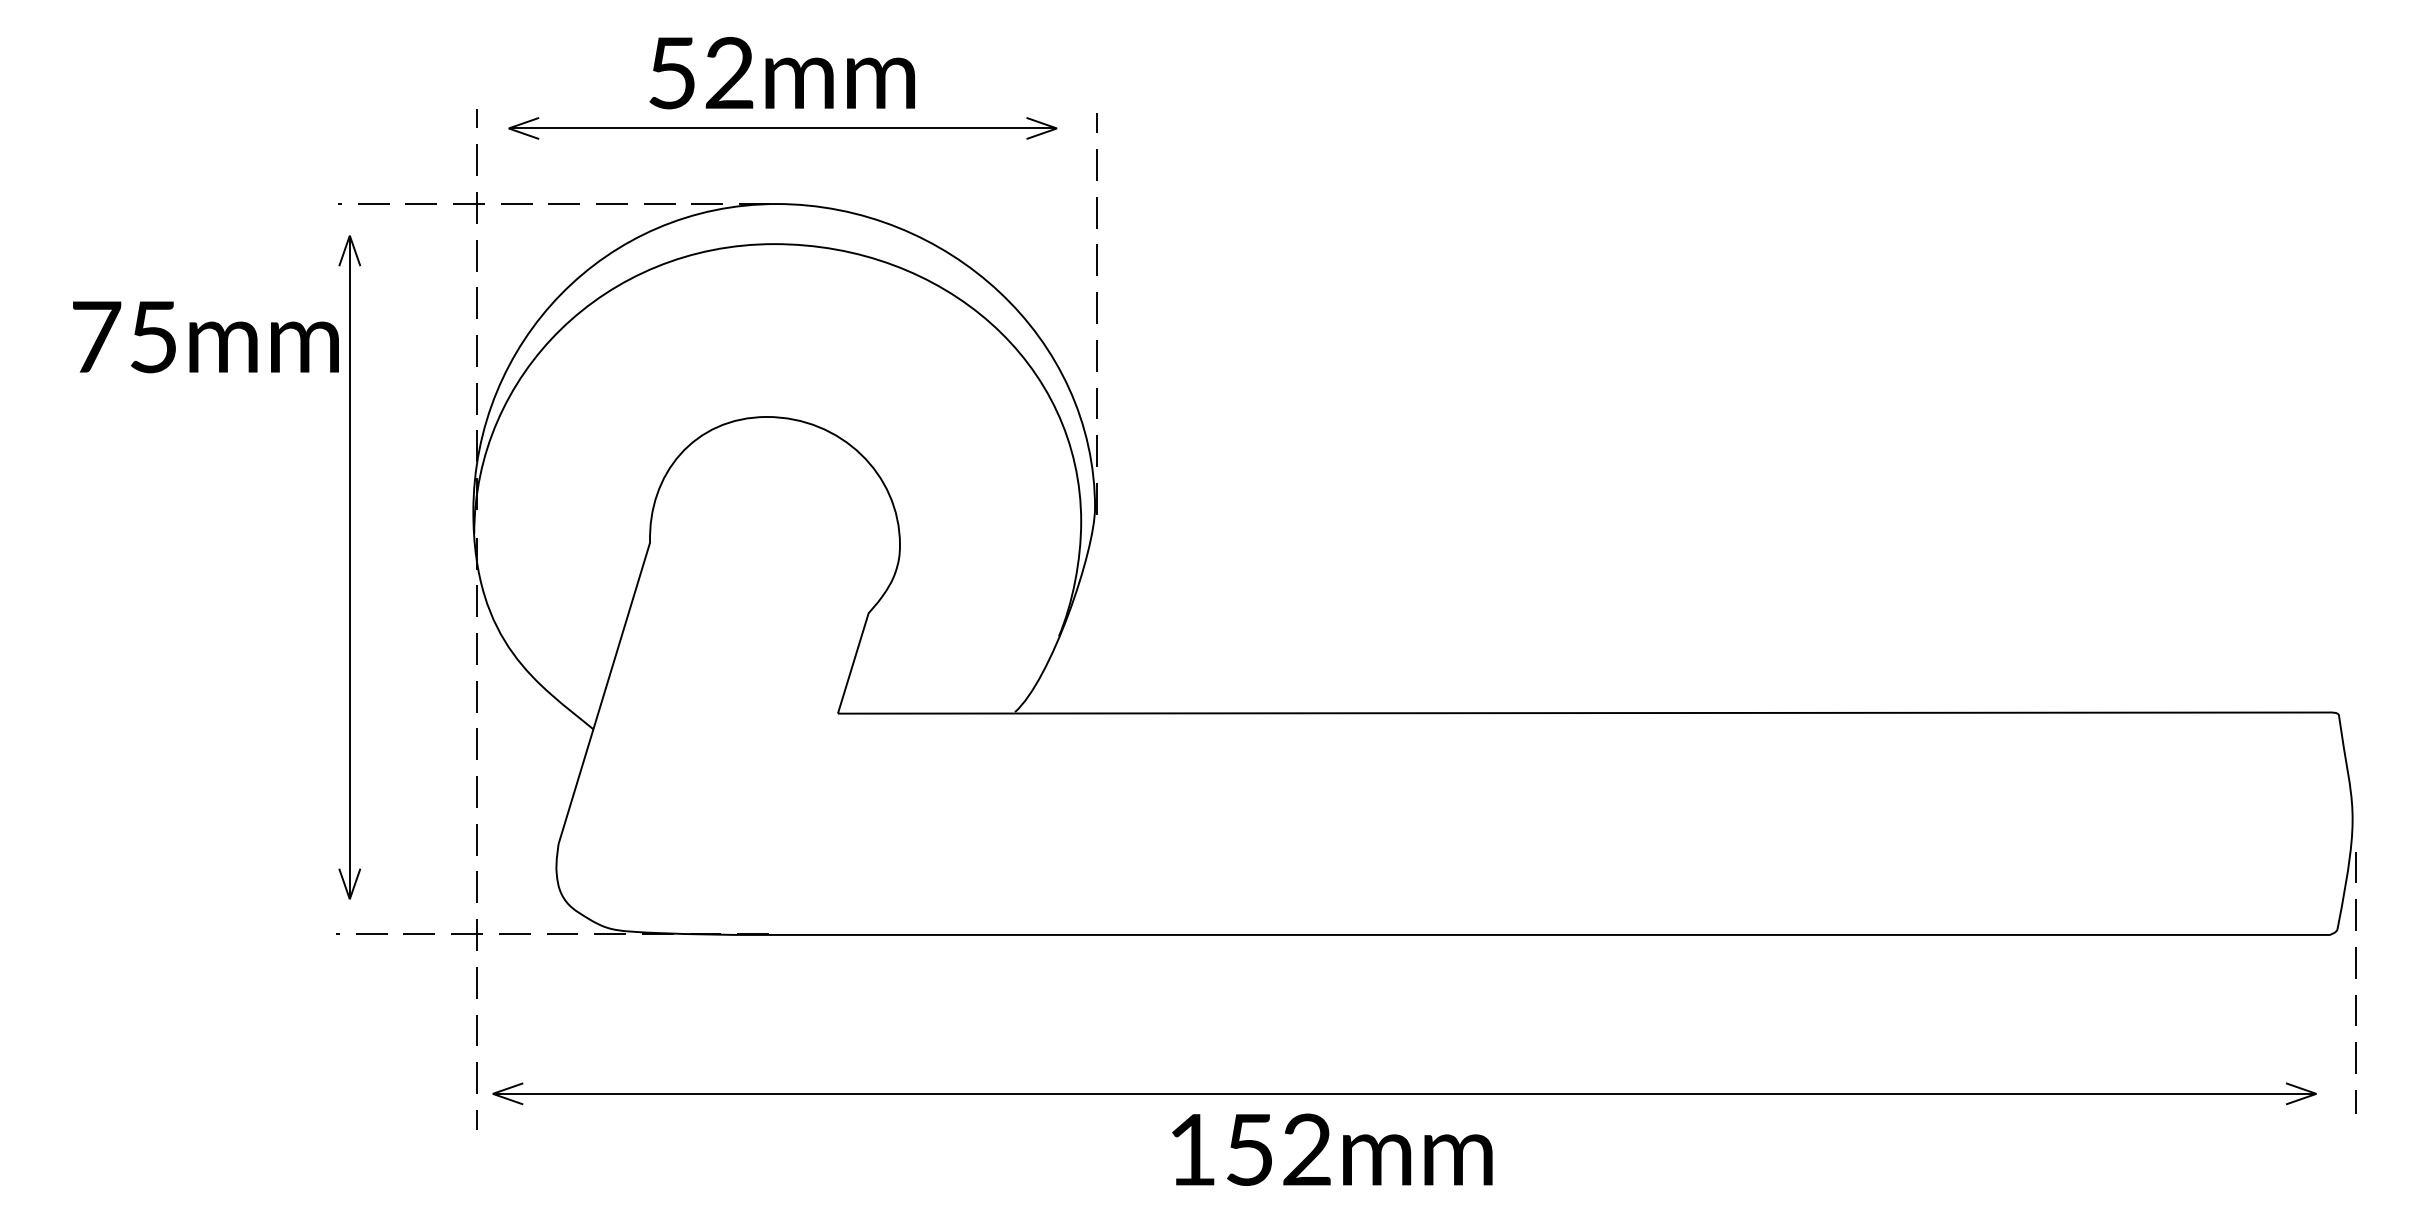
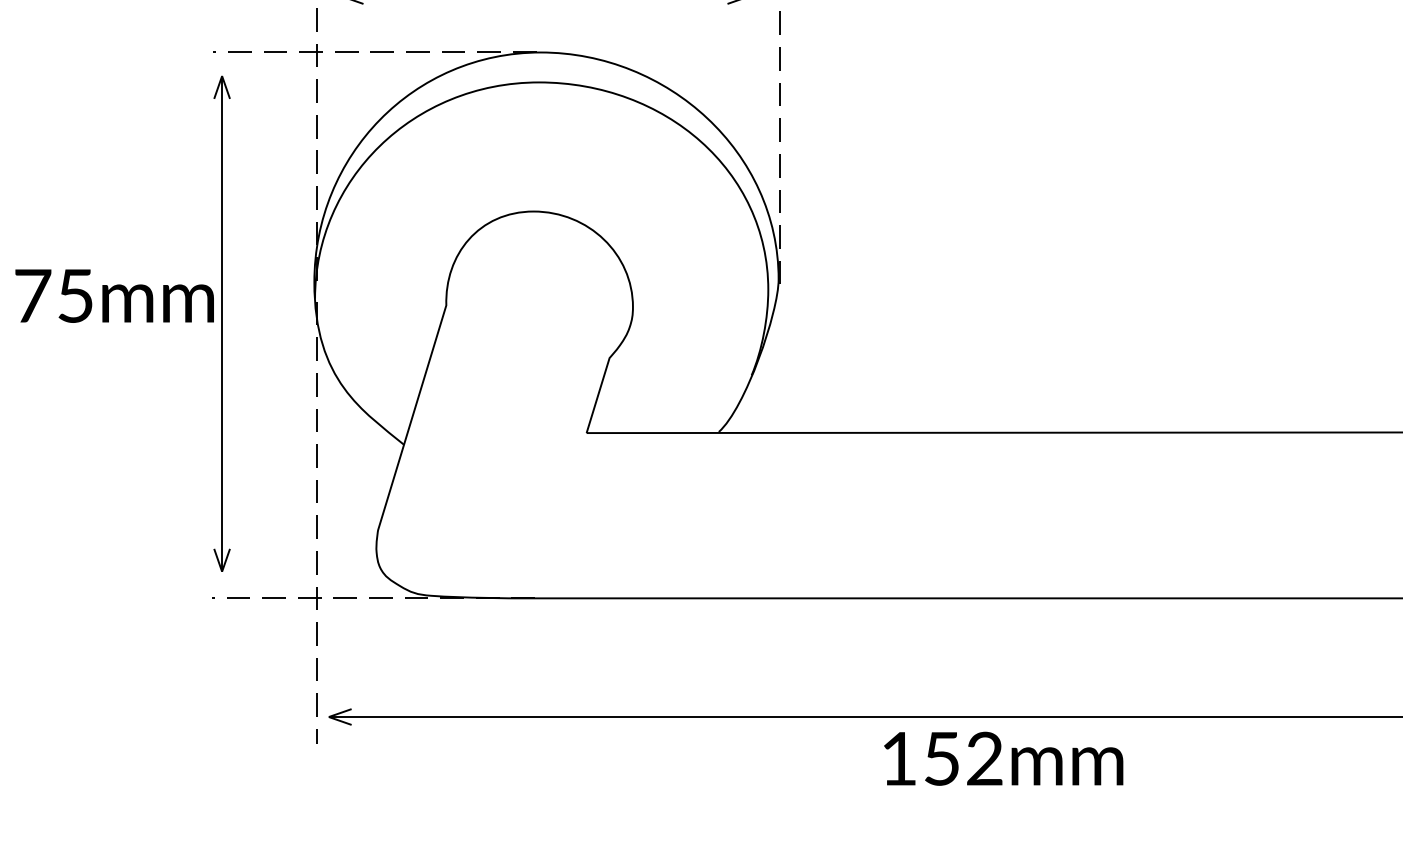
part: (202, 331) -> (112, 291), moved
part: (1325, 1146) -> (998, 756), moved

